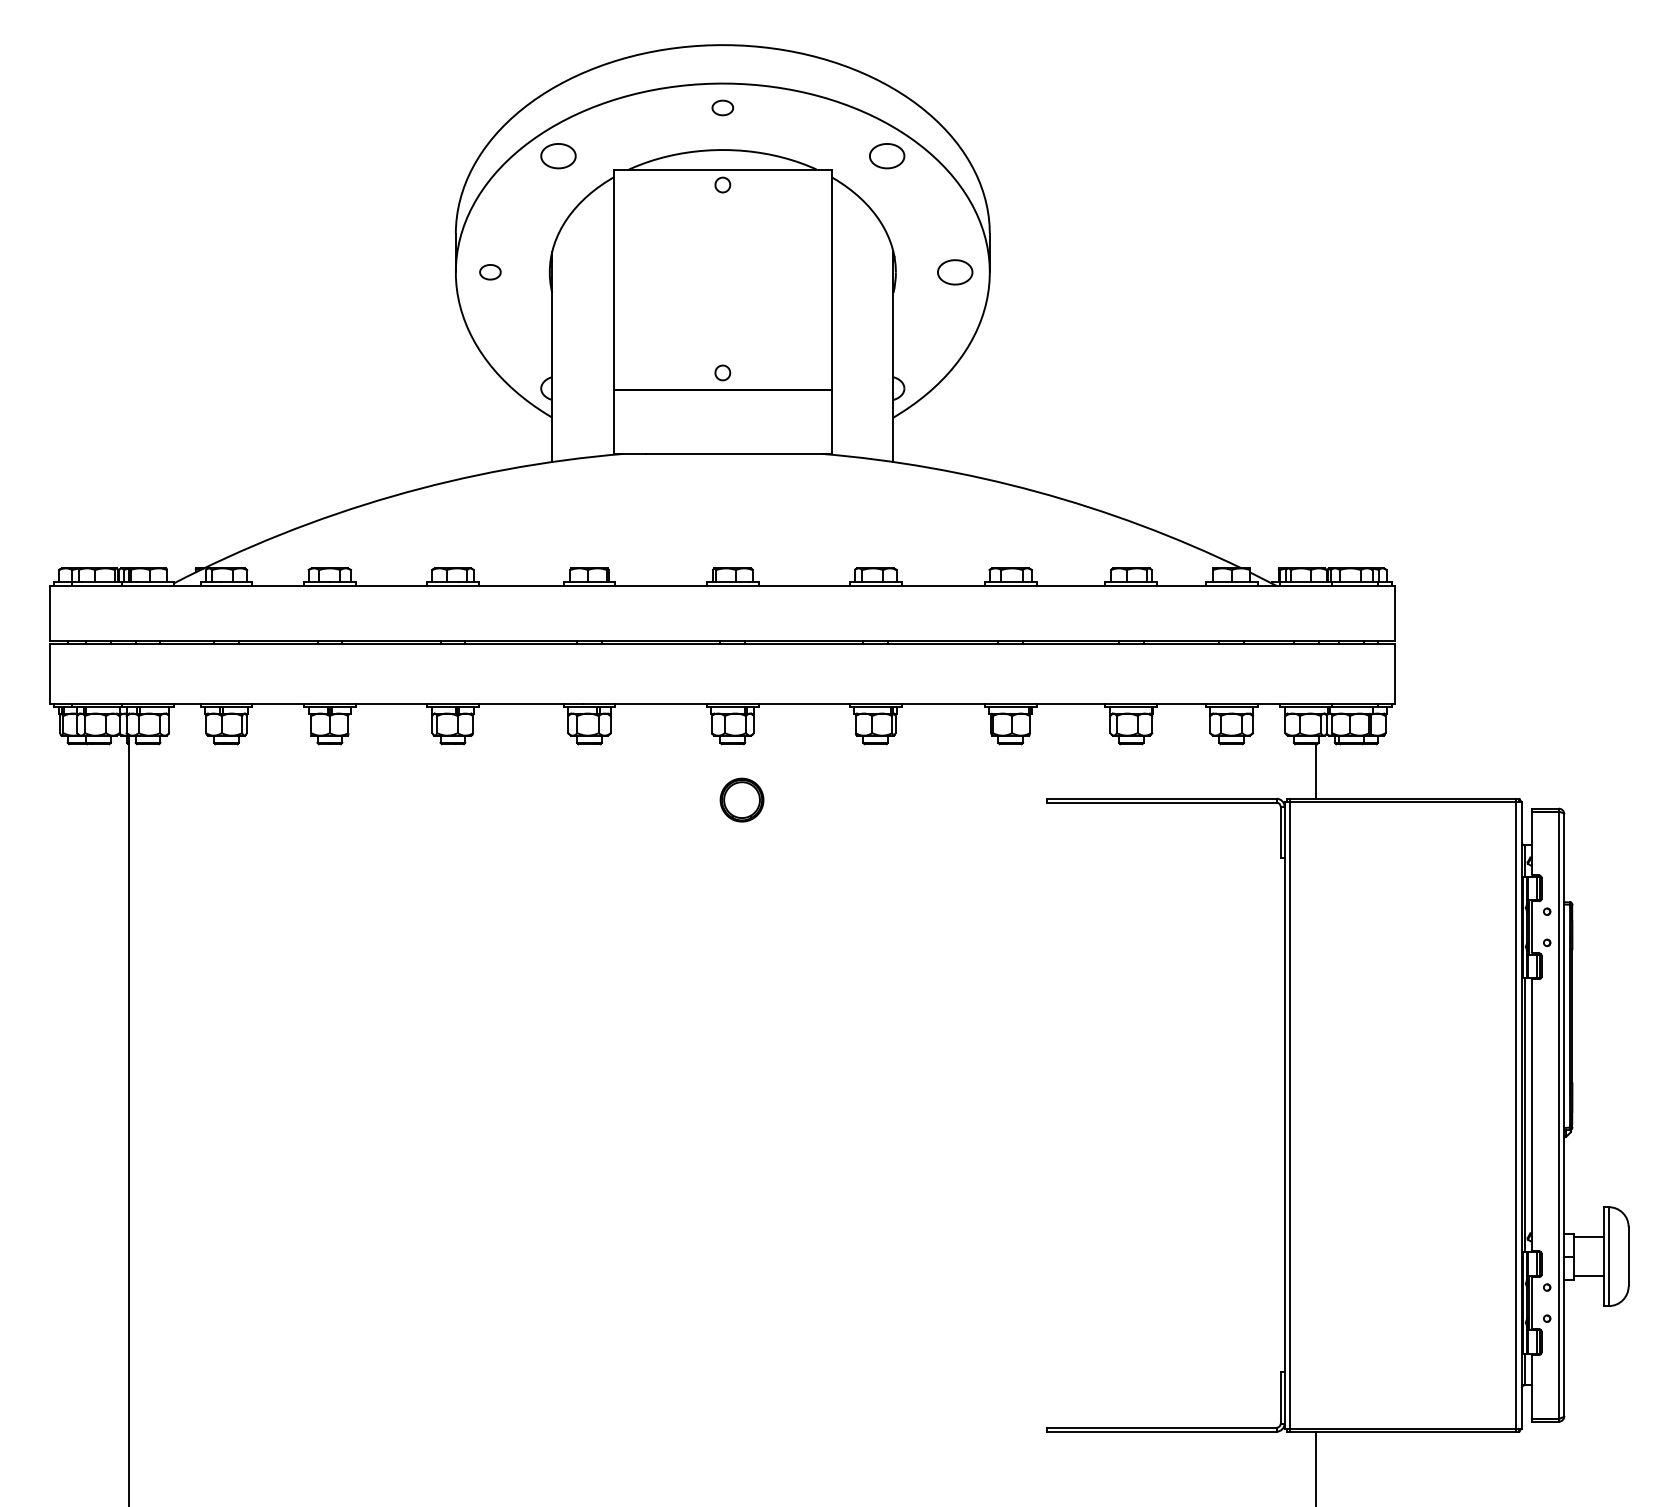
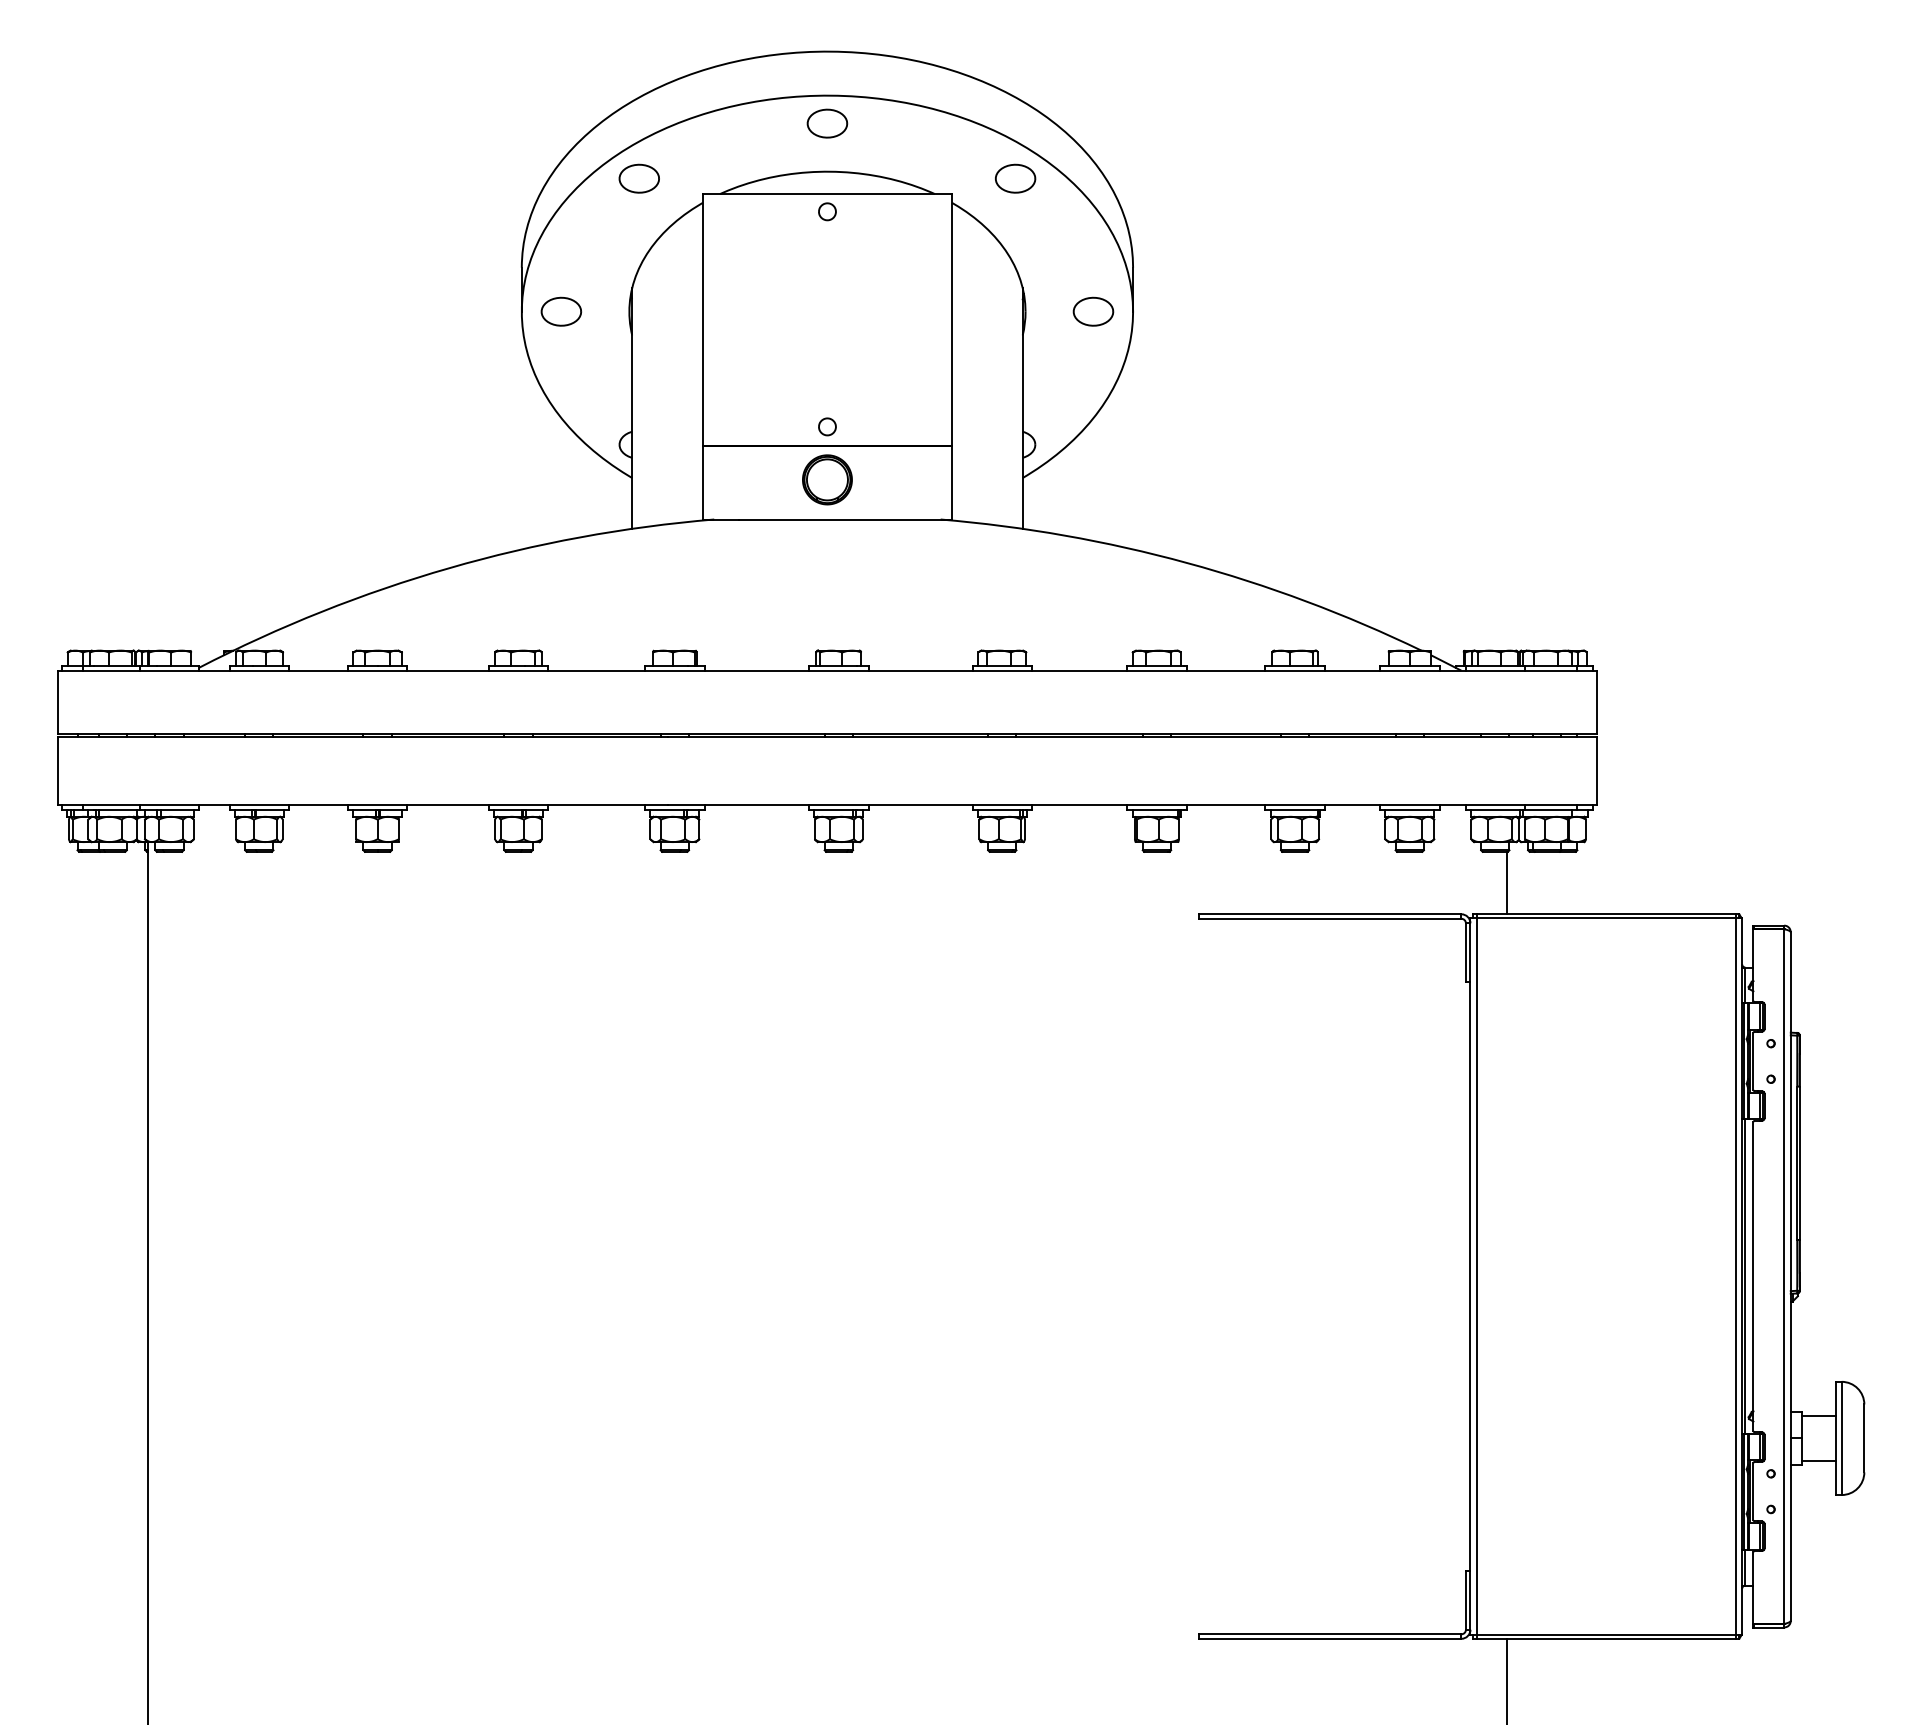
part: (722, 107) -> (827, 123), size x1.67
part: (490, 272) -> (561, 311), size x1.67
part: (742, 799) -> (827, 479), moved

